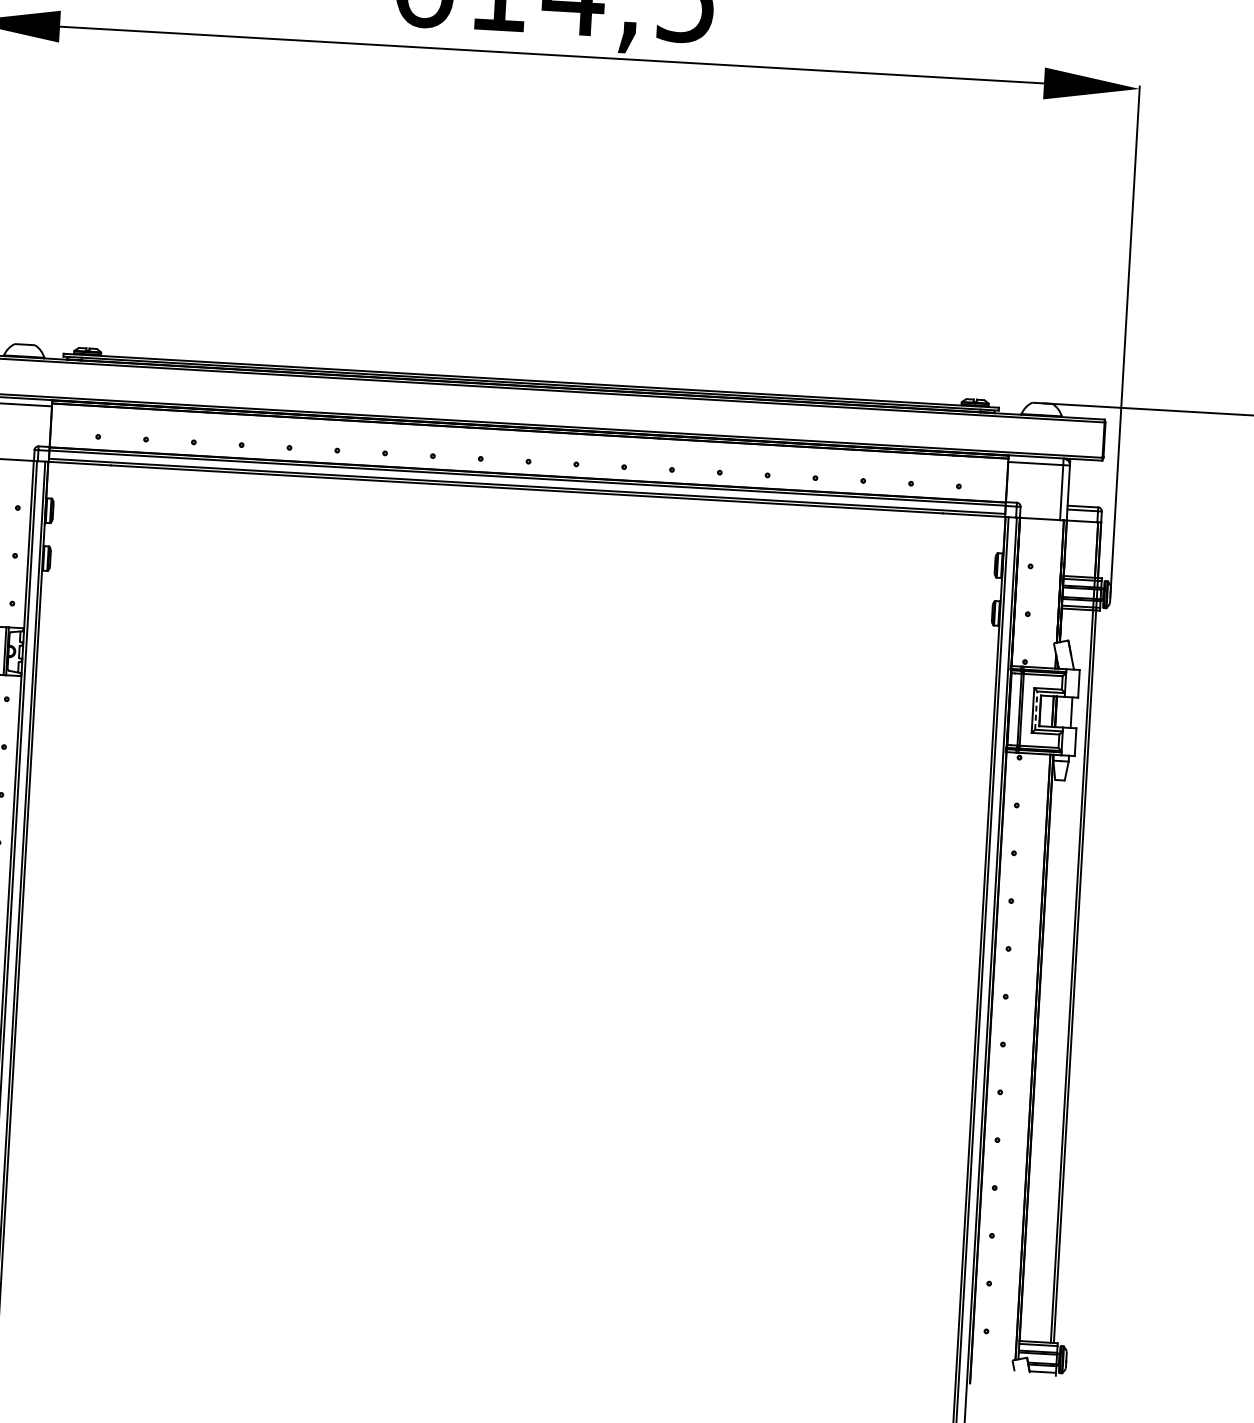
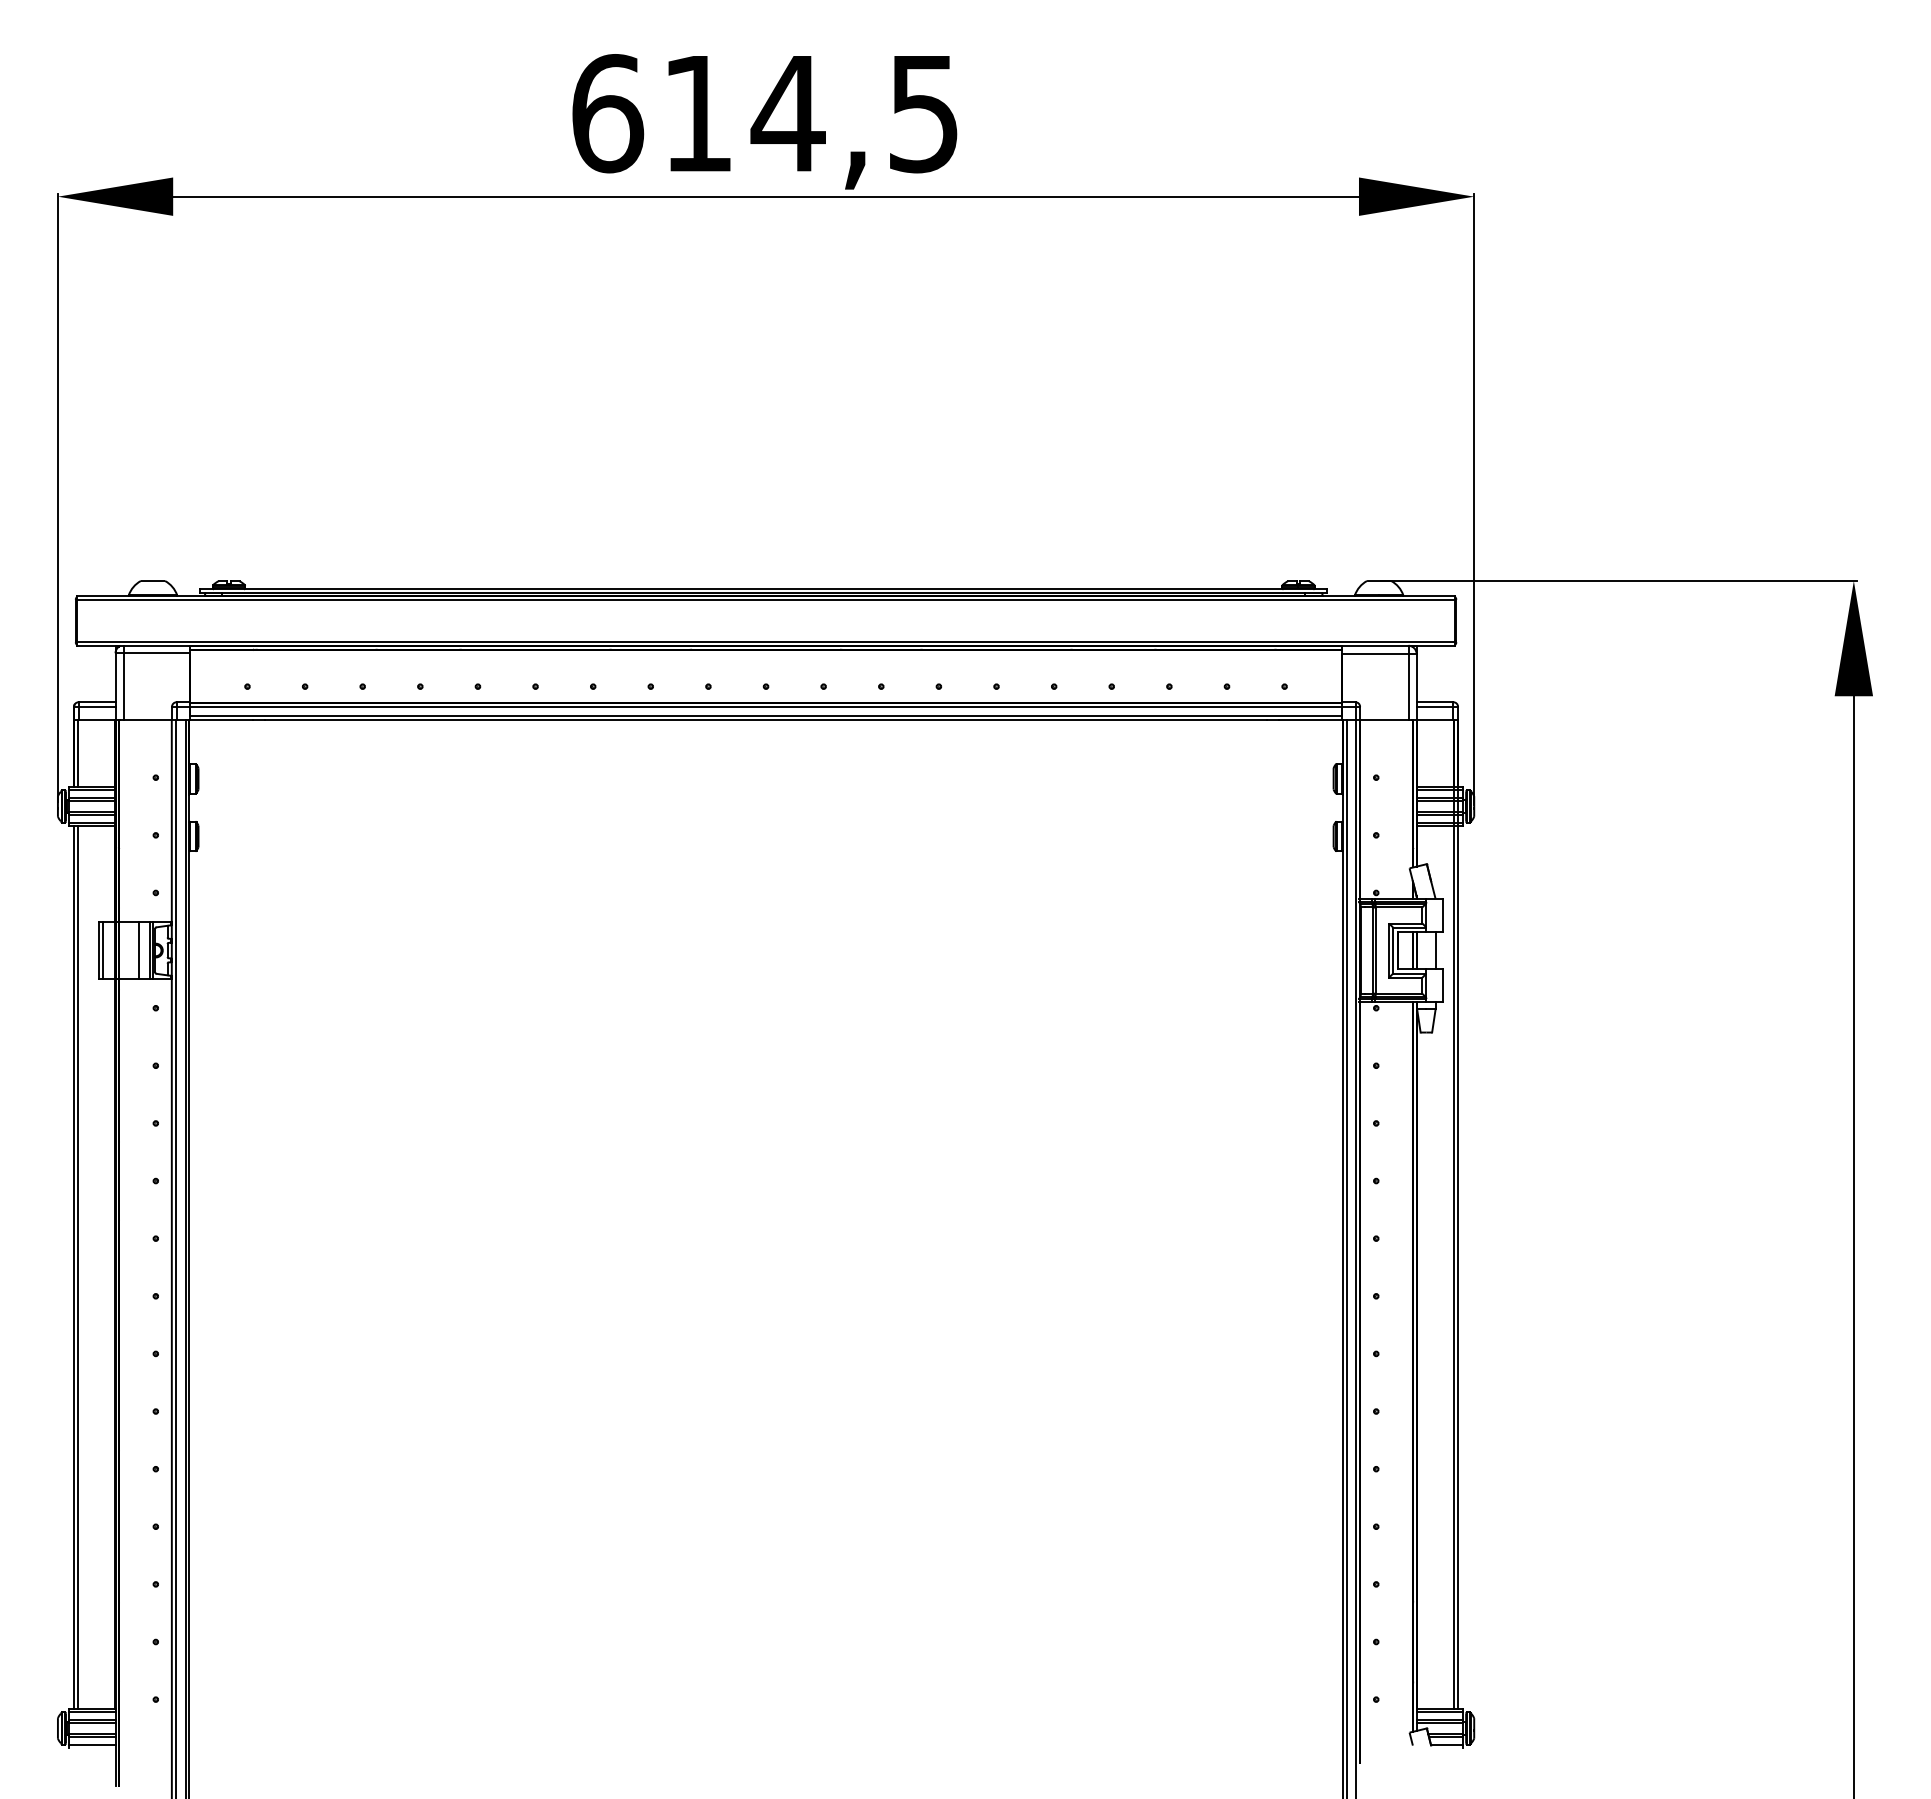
line: (1036, 710) -> (1393, 950), dashed -> solid

